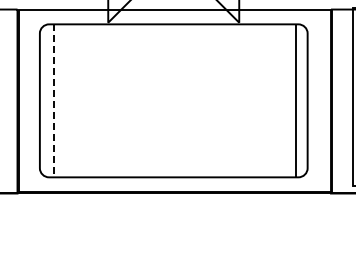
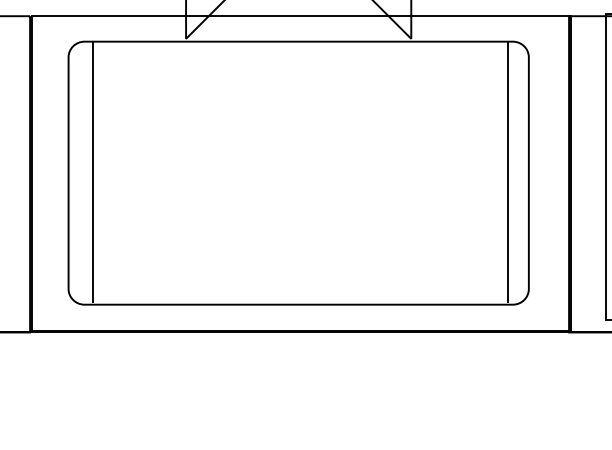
line: (54, 100) -> (93, 172), dashed -> solid

